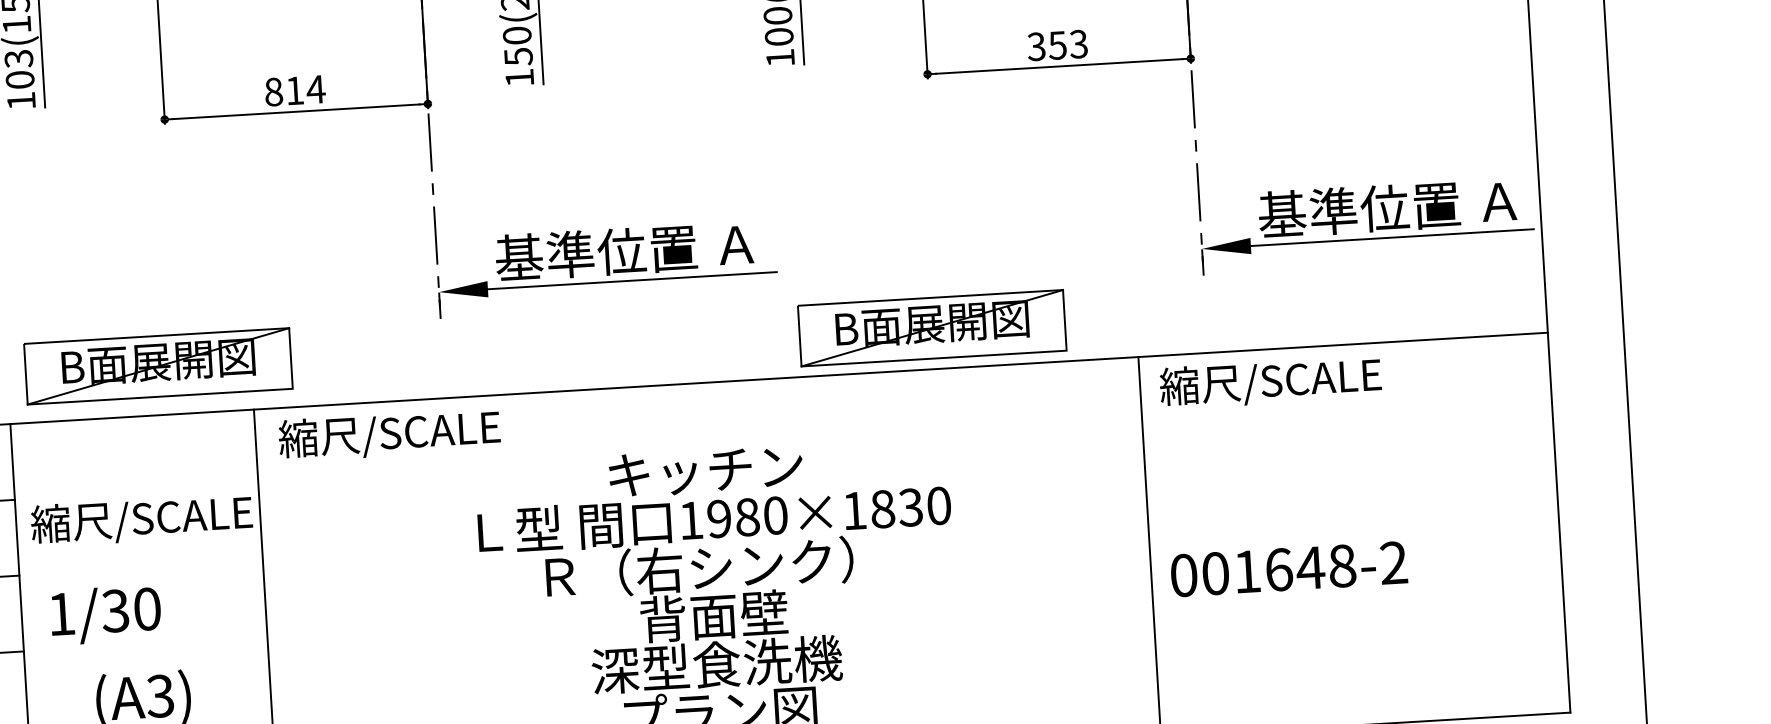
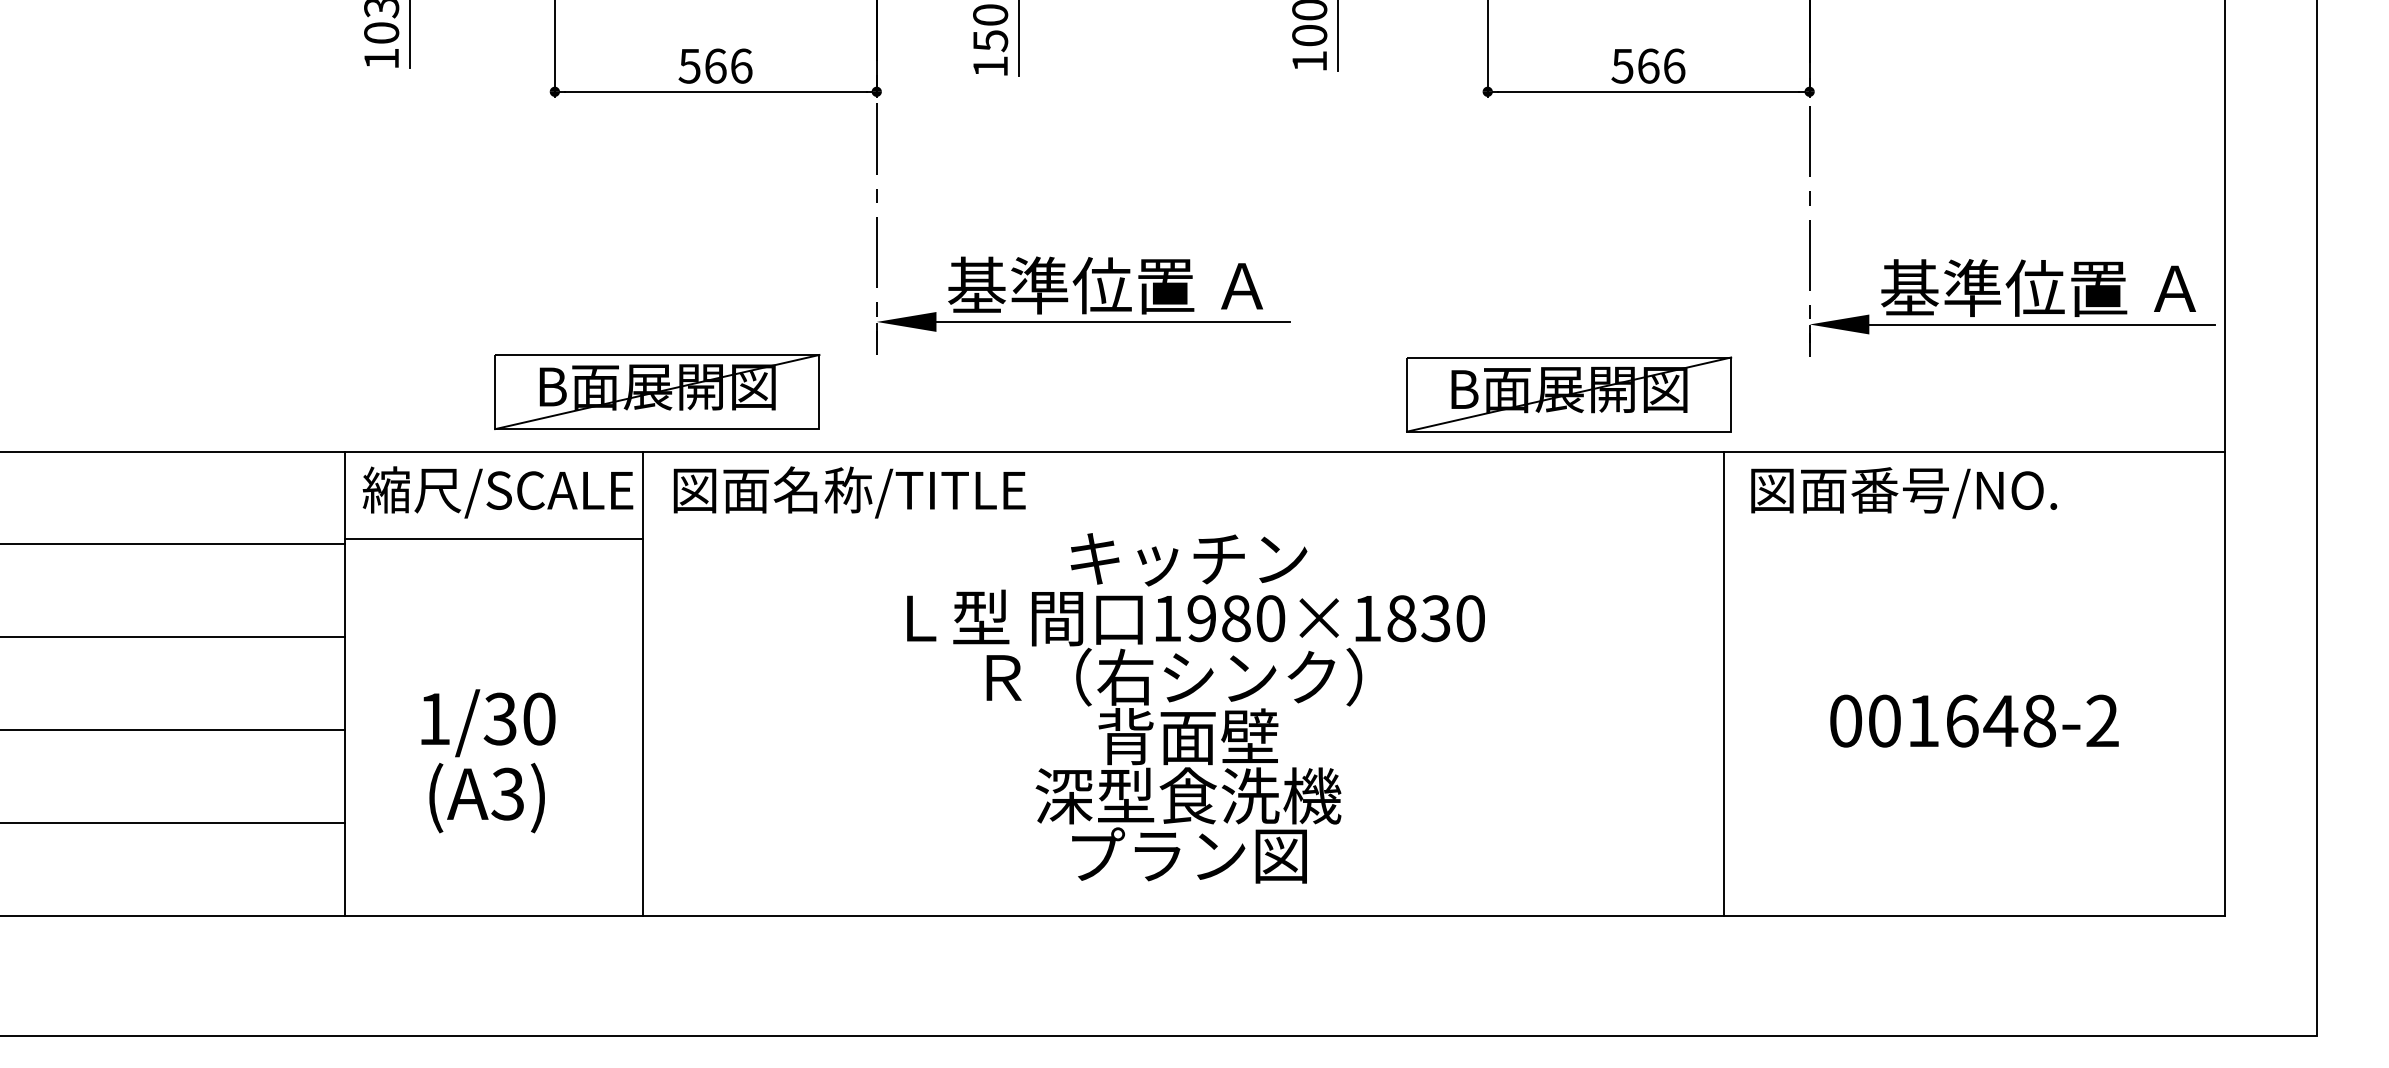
text: (1057, 44) -> (1648, 65), 353 -> 566
text: (294, 90) -> (715, 65), 814 -> 566
part: (932, 328) -> (1569, 394), moved
part: (158, 365) -> (657, 391), moved
text: (1286, 381) -> (1902, 492), 縮尺/SCALE -> 図面番号/NO.
text: (423, 433) -> (847, 492), 縮尺/SCALE -> 図面名称/TITLE
line: (136, 488) -> (493, 539), added
text: (141, 520) -> (497, 492), moved
text: (1289, 568) -> (1974, 720), moved
text: (106, 615) -> (488, 723), moved

